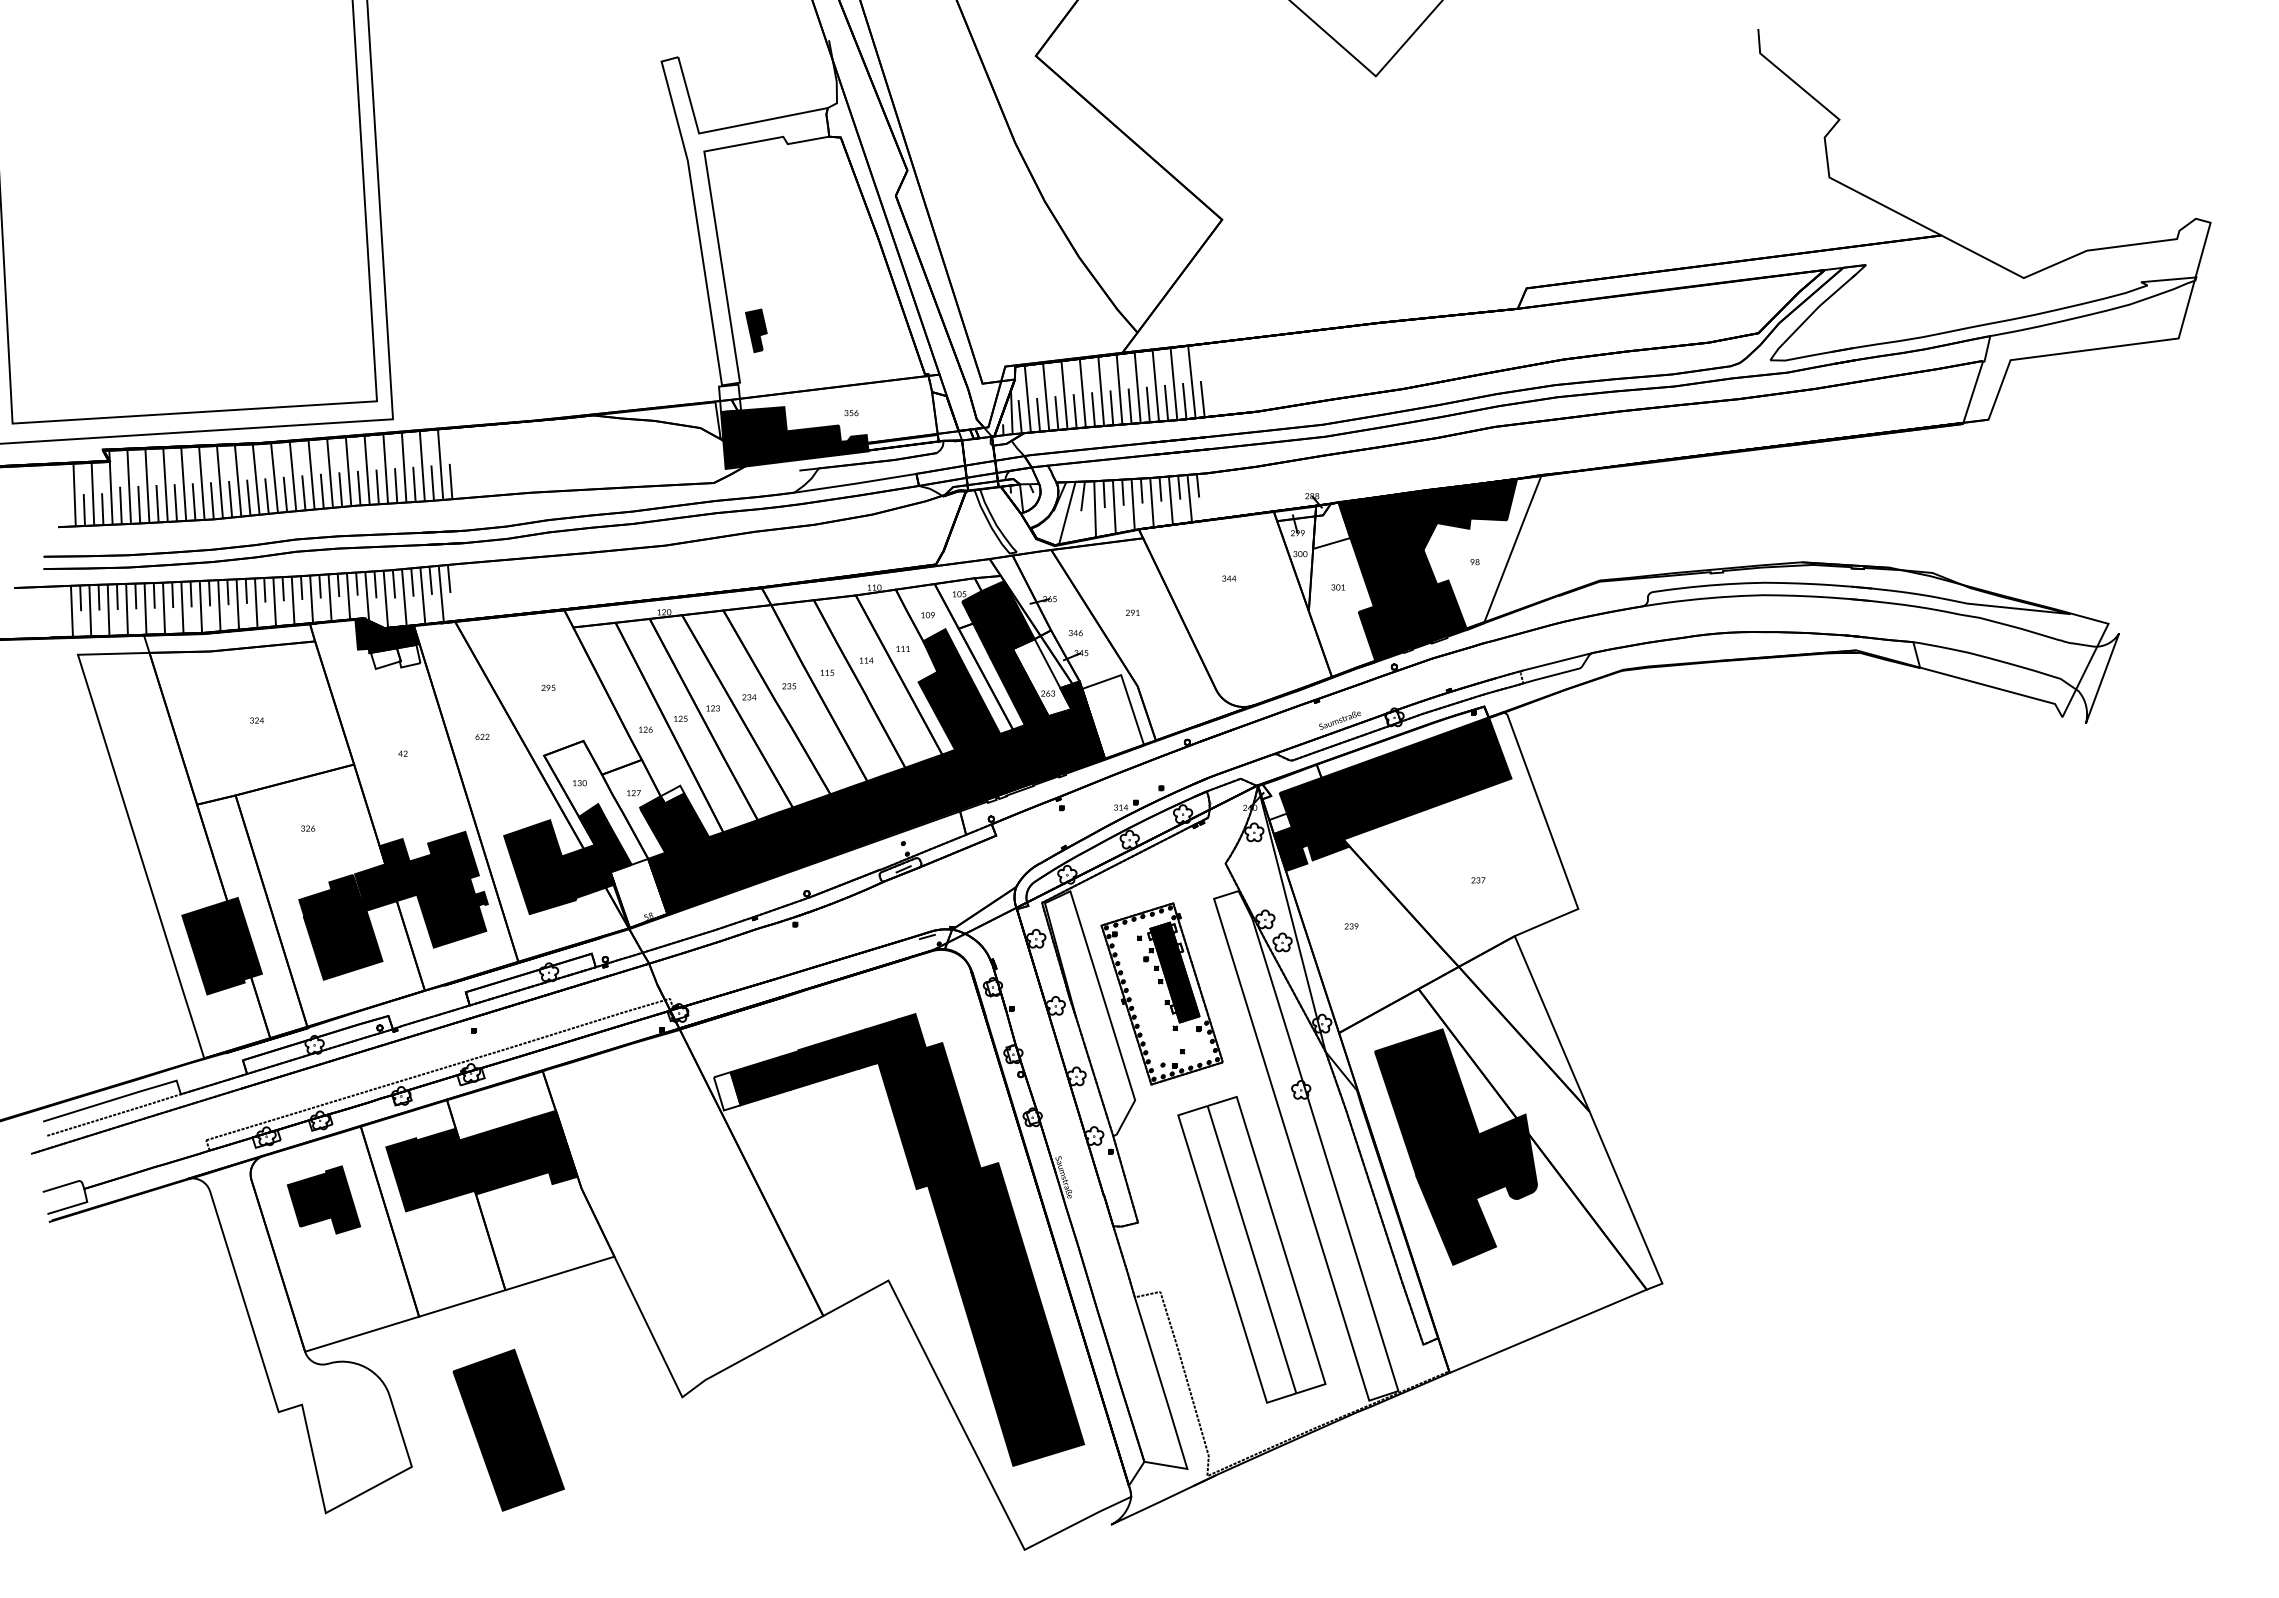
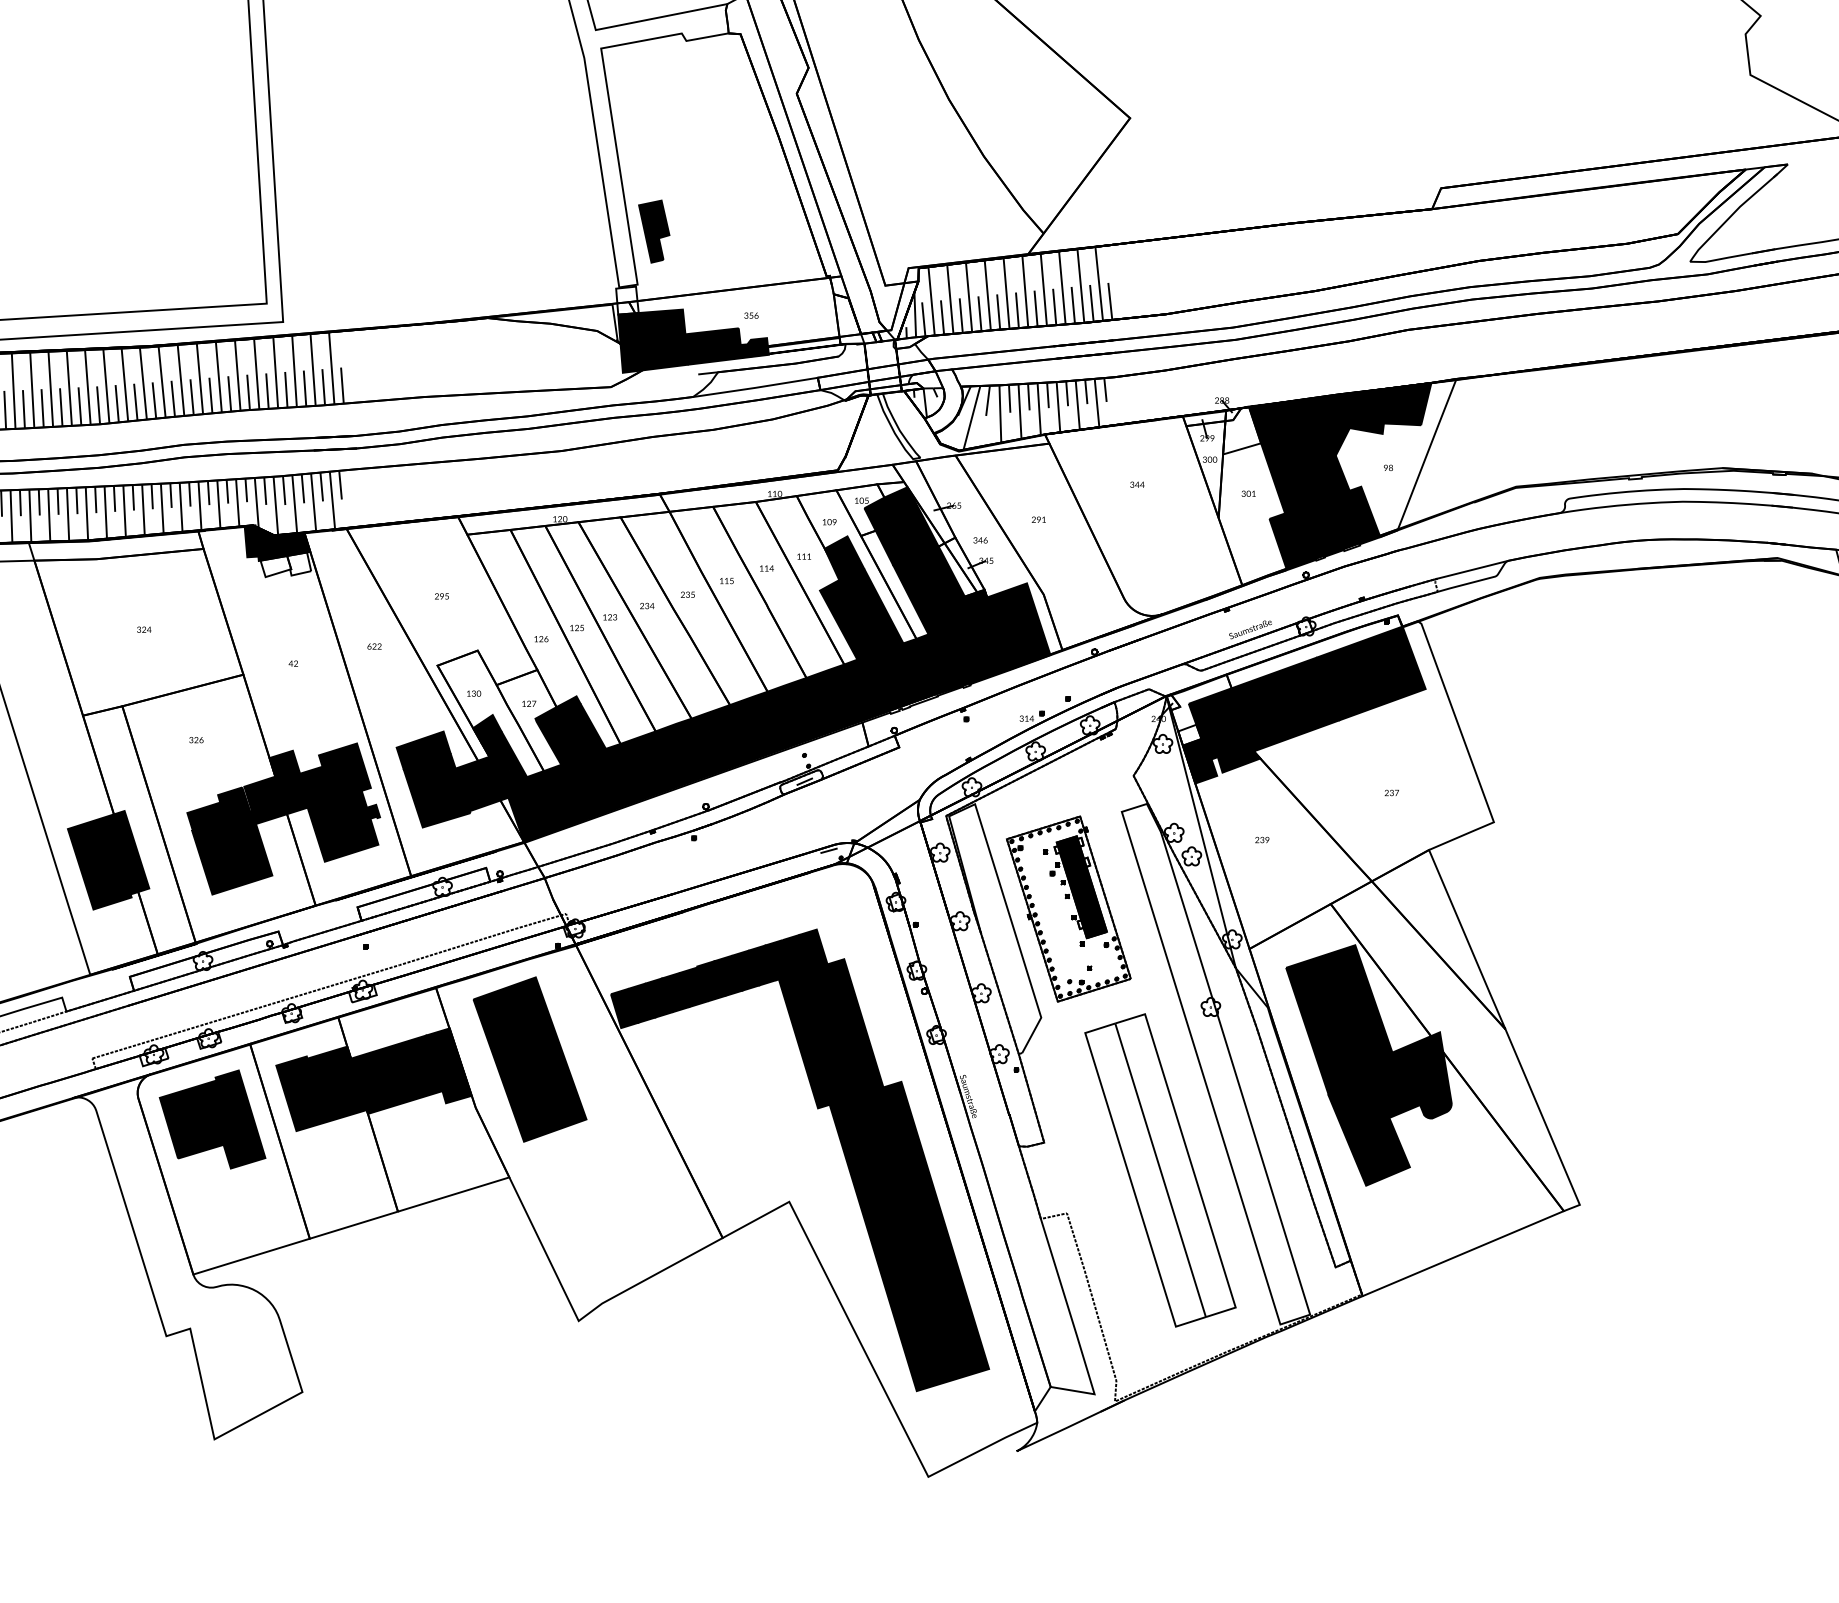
part: (756, 330) -> (654, 231), size x1.43
fill: (1041, 677) -> (945, 585), added
fill: (1113, 717) -> (1019, 626), added
fill: (672, 794) -> (568, 705), added
fill: (638, 893) -> (533, 806), added
fill: (726, 1091) -> (623, 1008), added
part: (323, 1199) -> (212, 1119), size x1.43
part: (508, 1429) -> (529, 1058), moved

